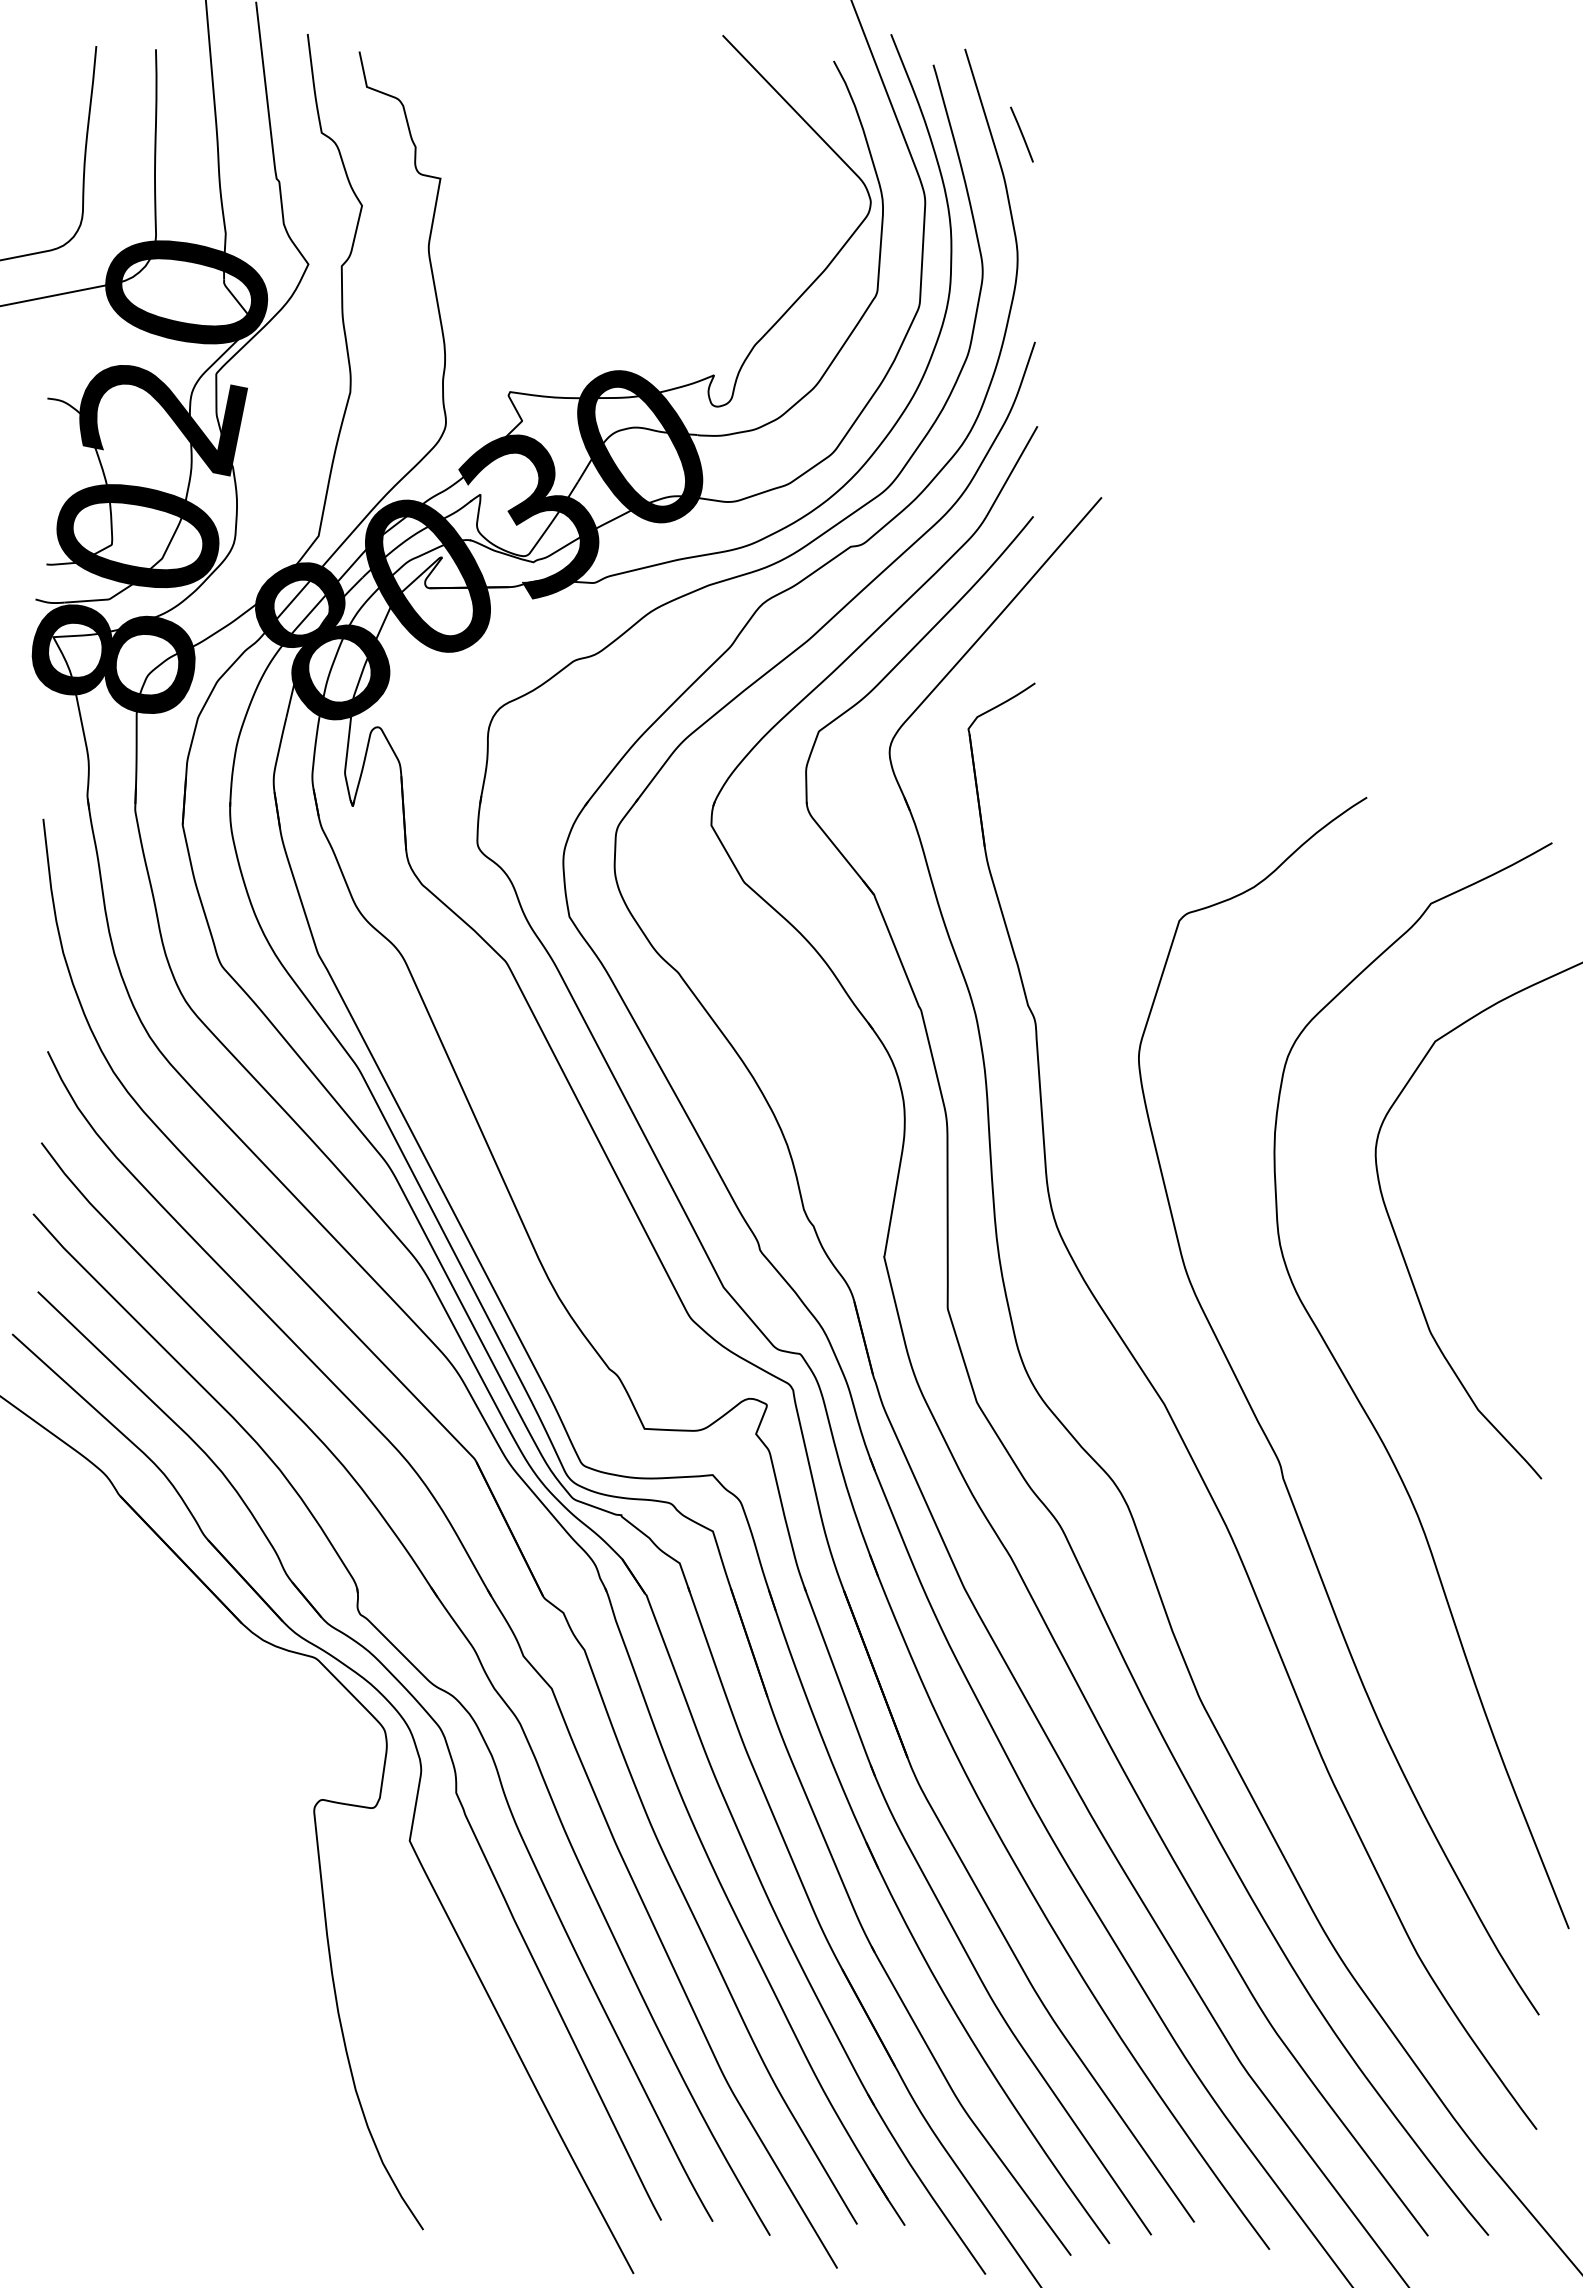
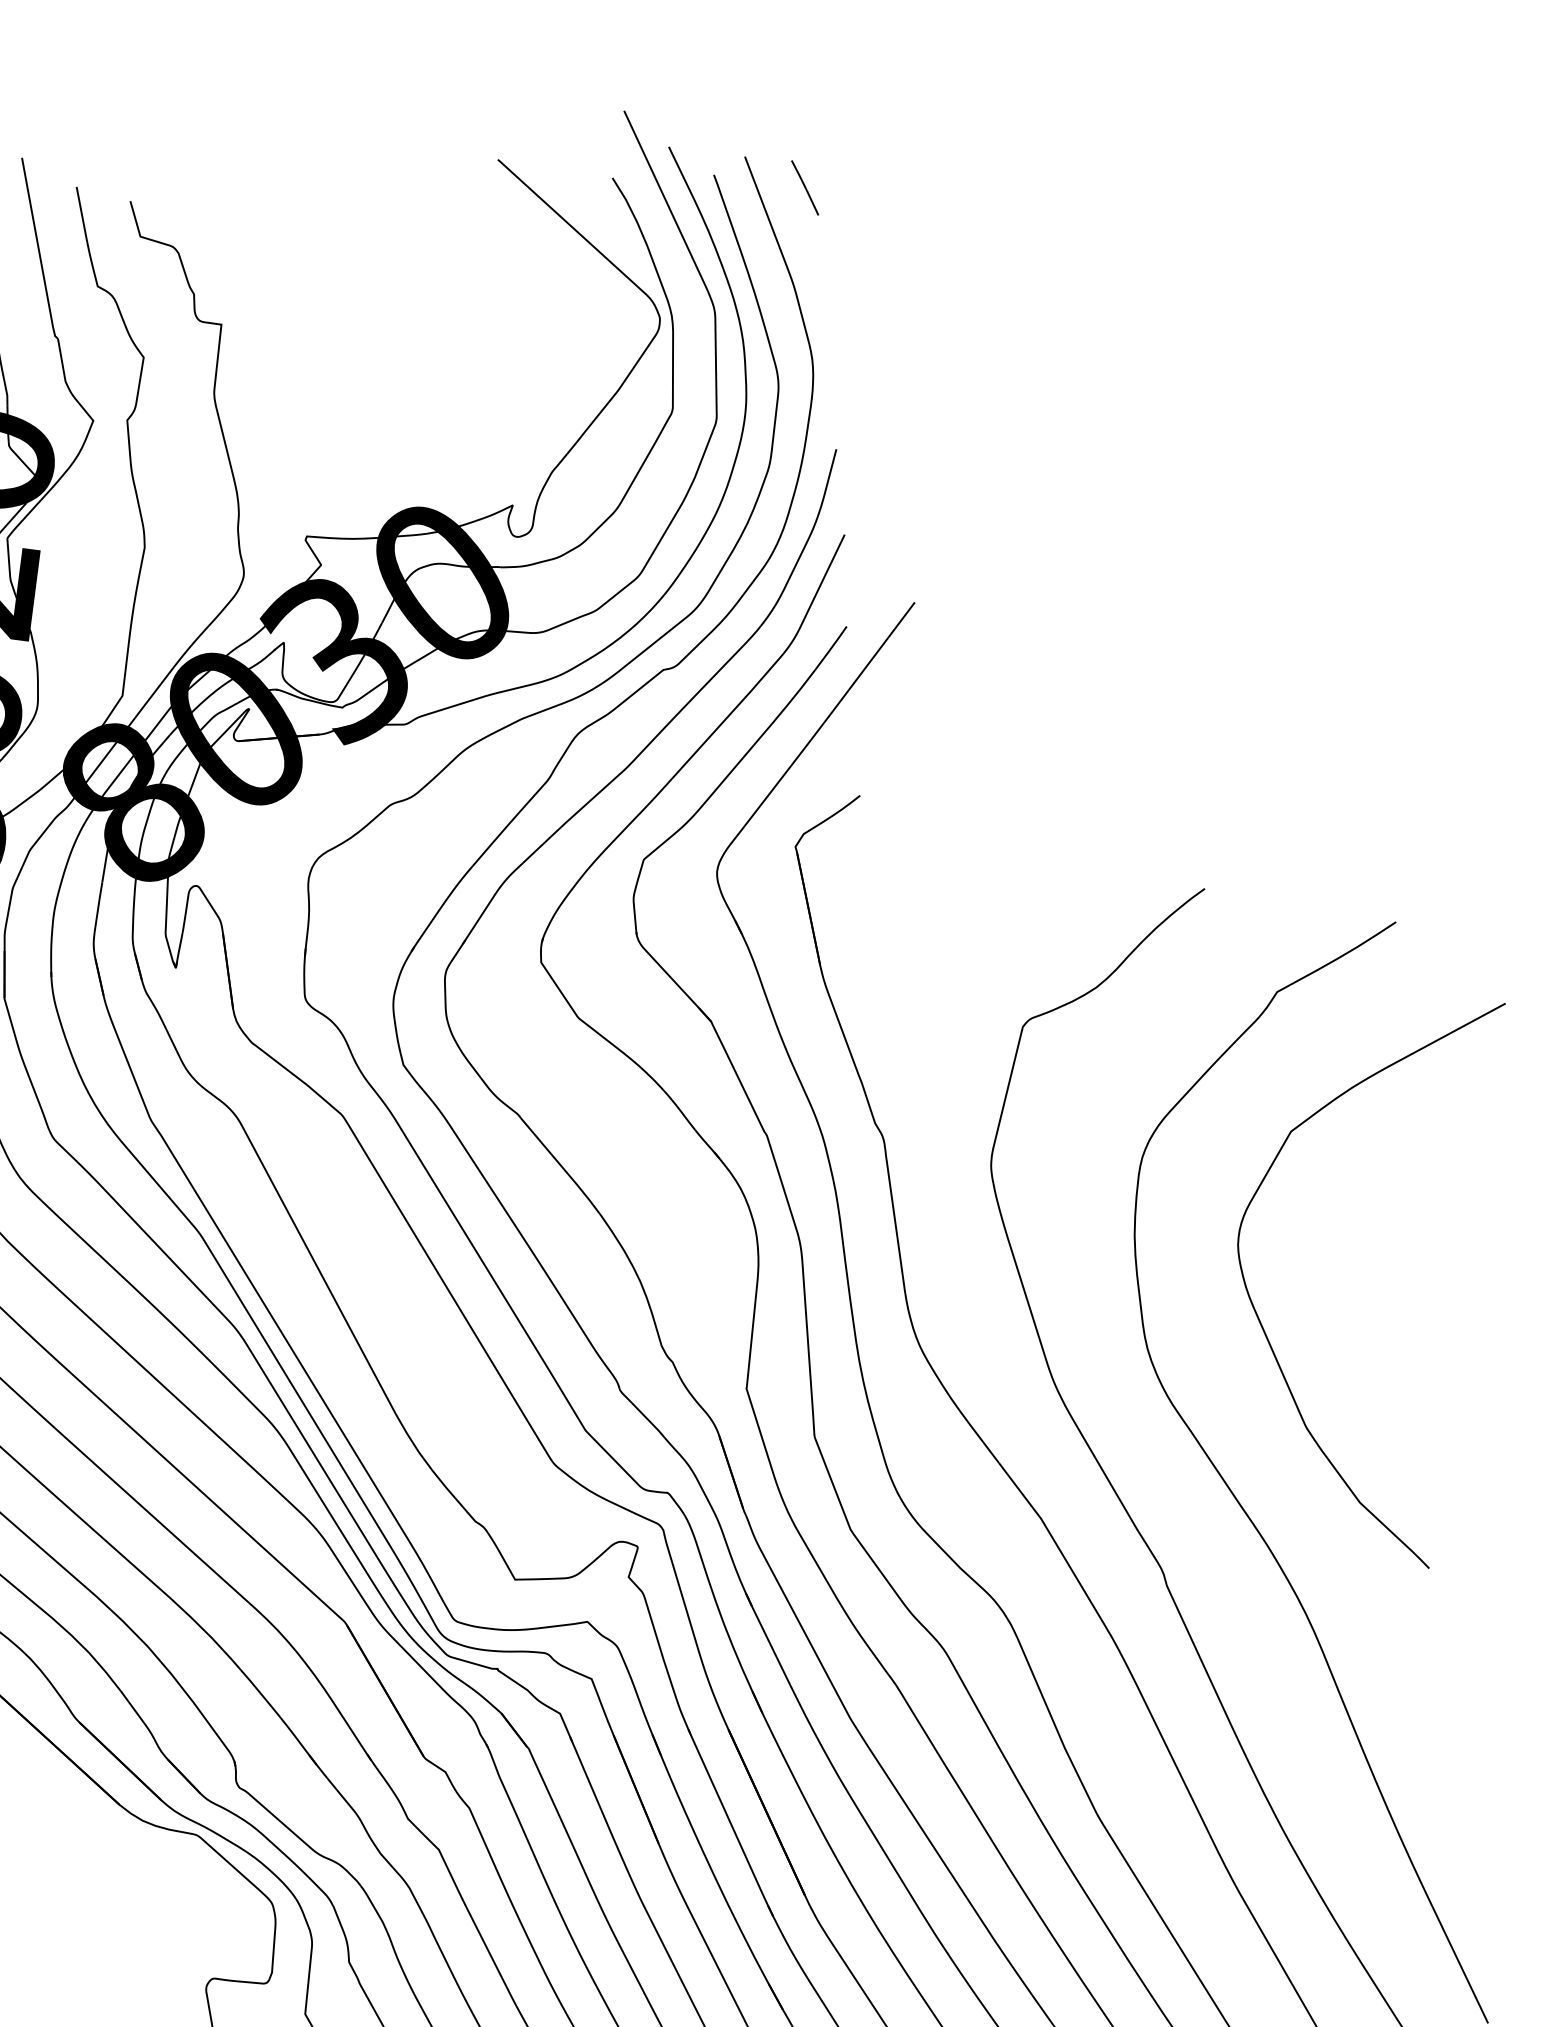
line: (1021, 134) -> (804, 187), moved

